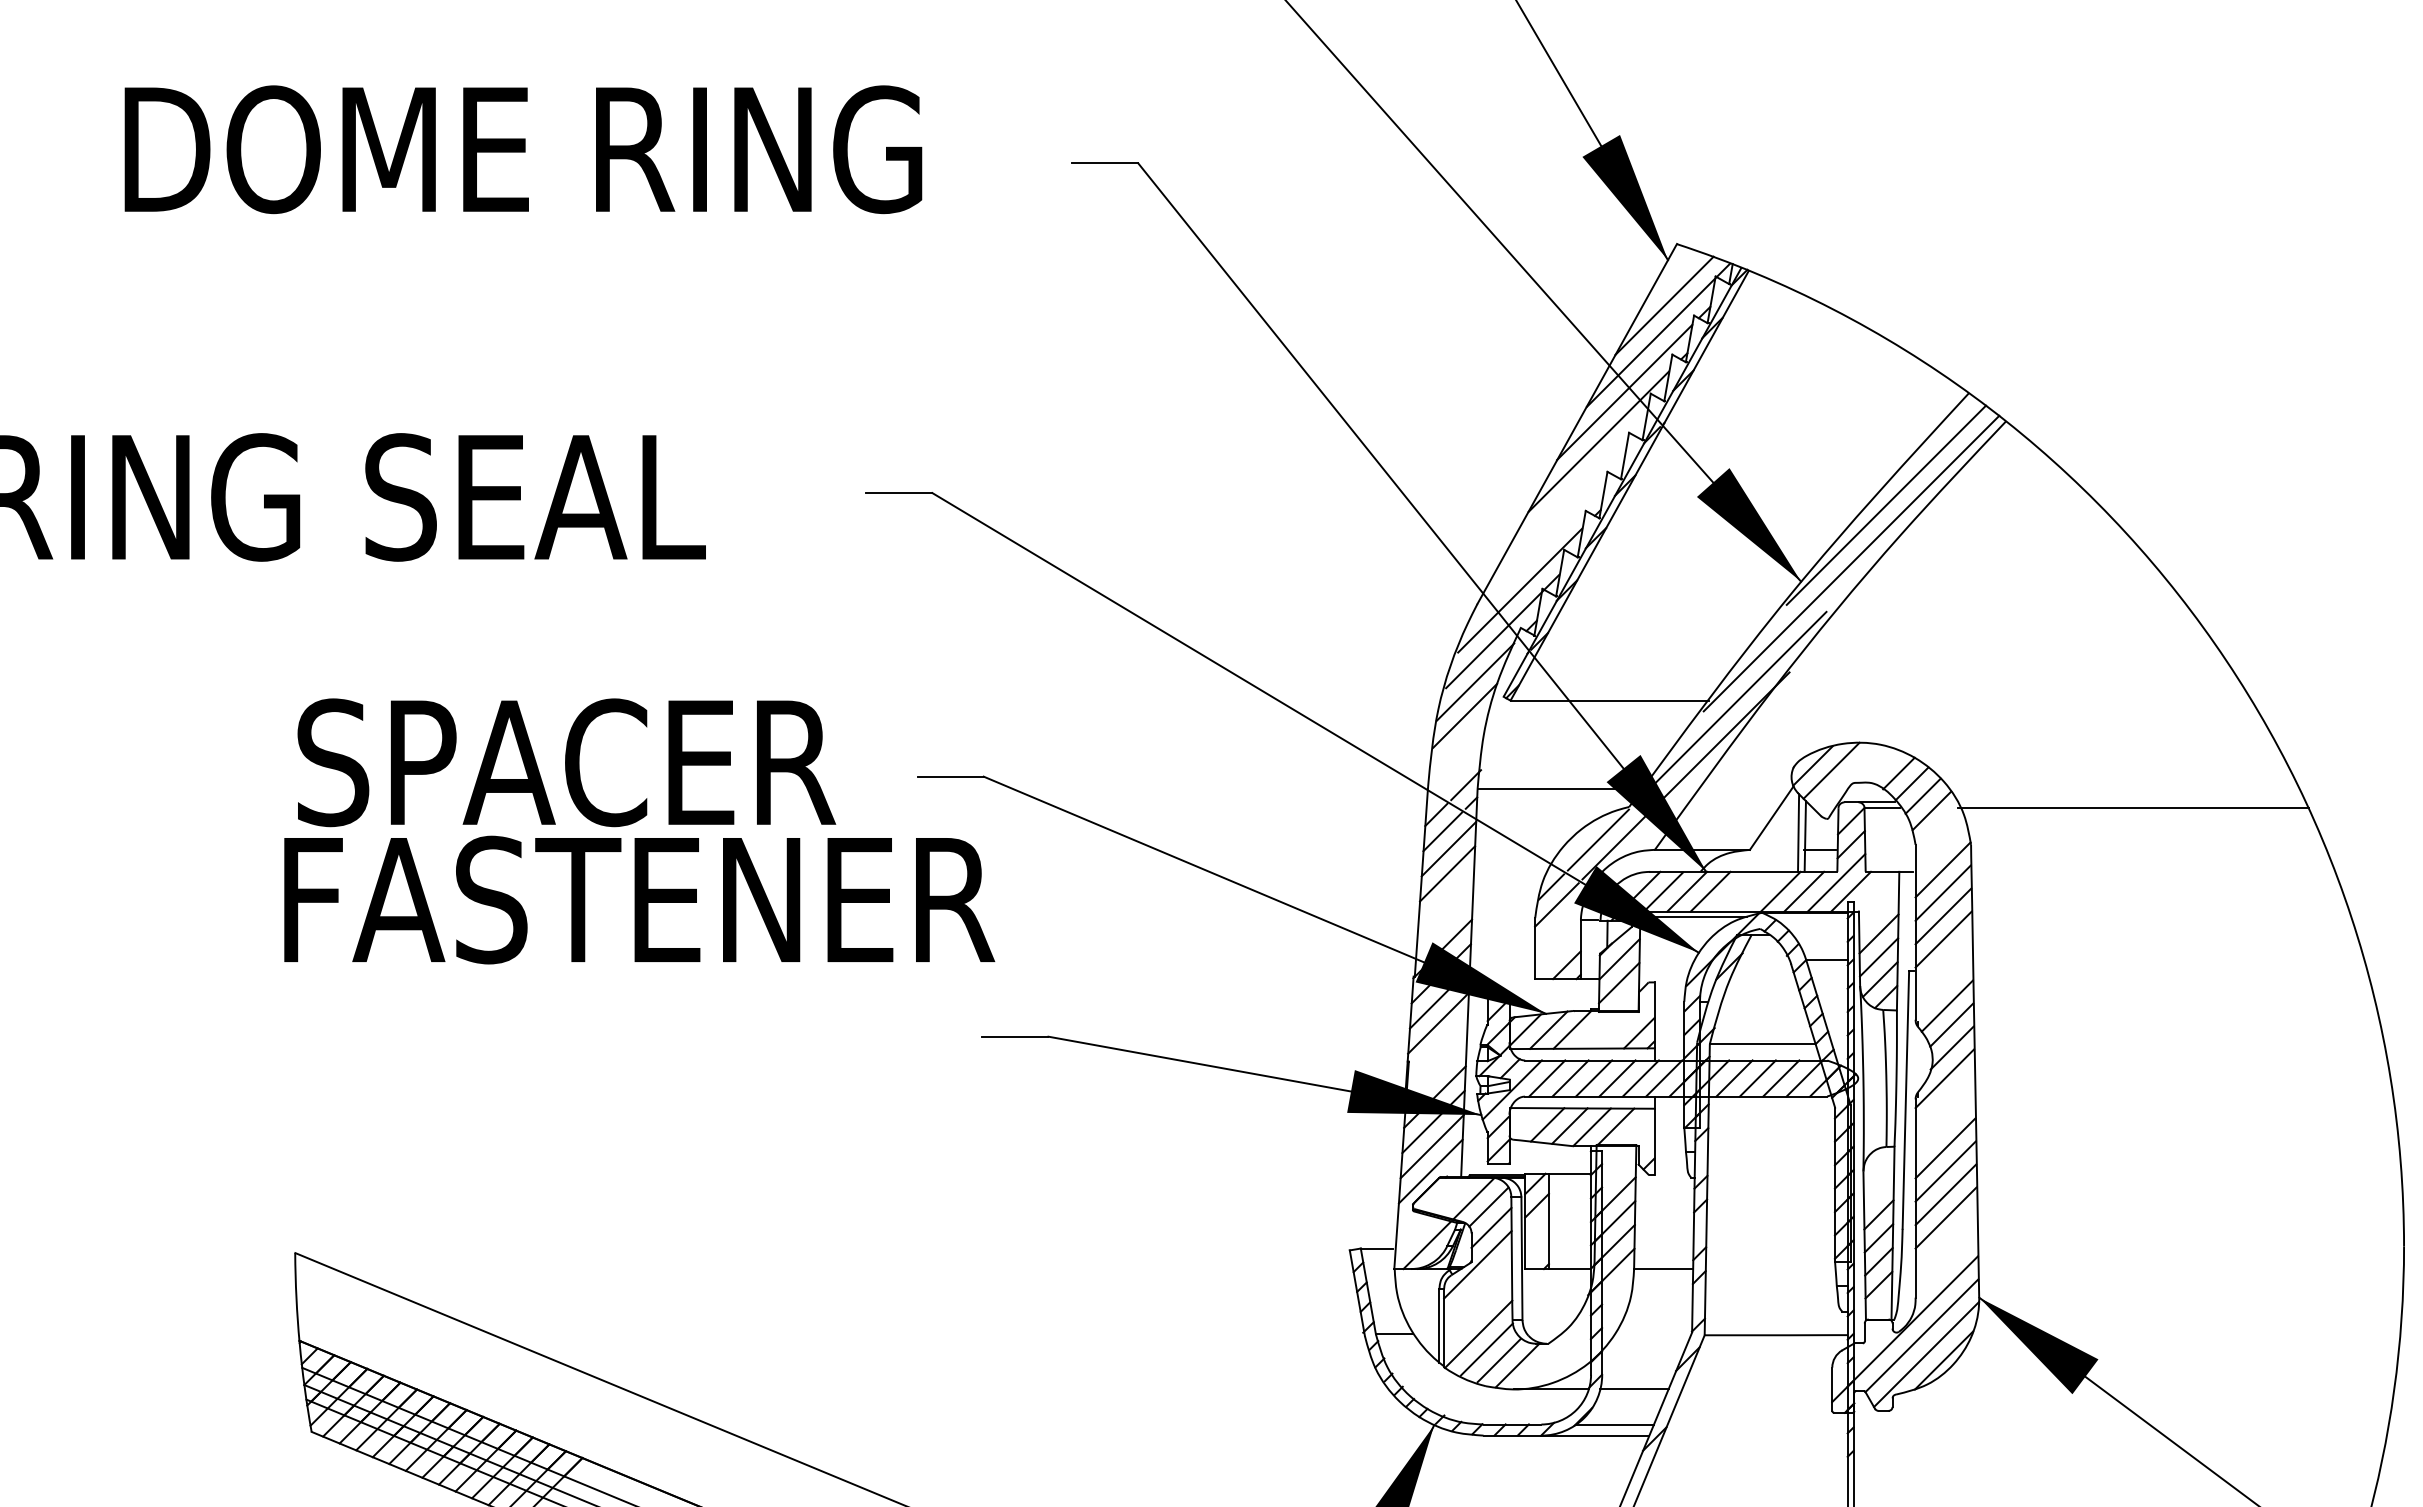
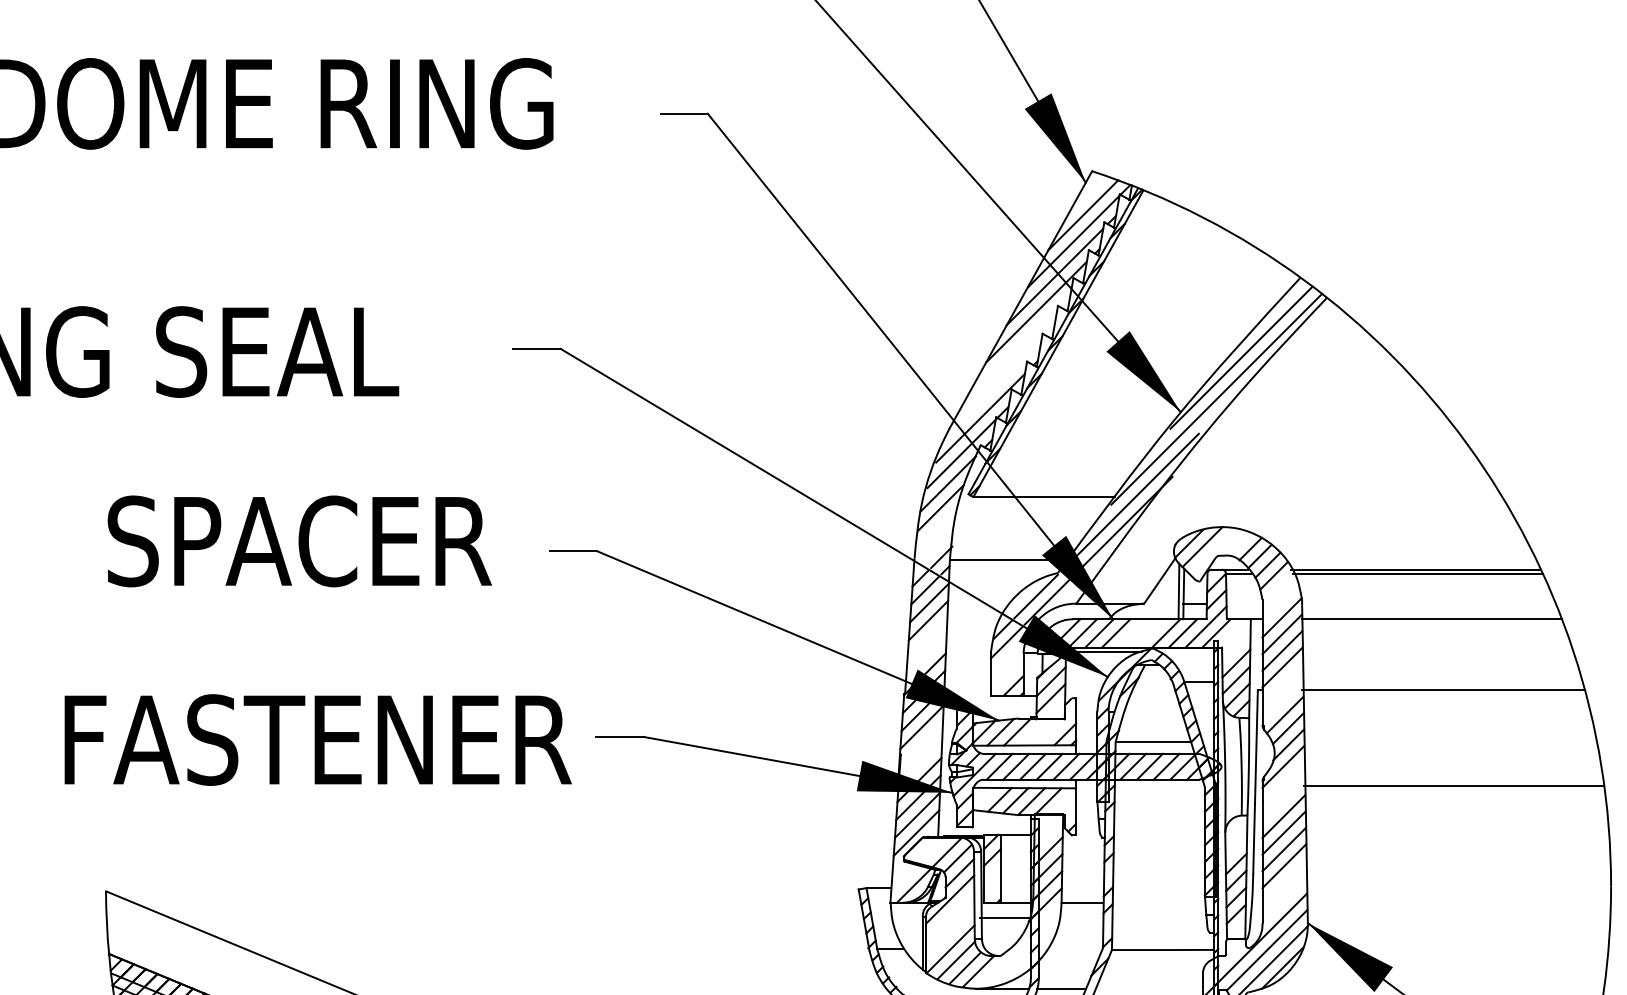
line: (2130, 802) -> (1415, 569), added
line: (2152, 871) -> (1431, 619), added
text: (639, 899) -> (318, 739), moved
line: (2168, 971) -> (1442, 690), added
line: (2183, 1105) -> (1453, 786), added
line: (1553, 1289) -> (1004, 917), added

